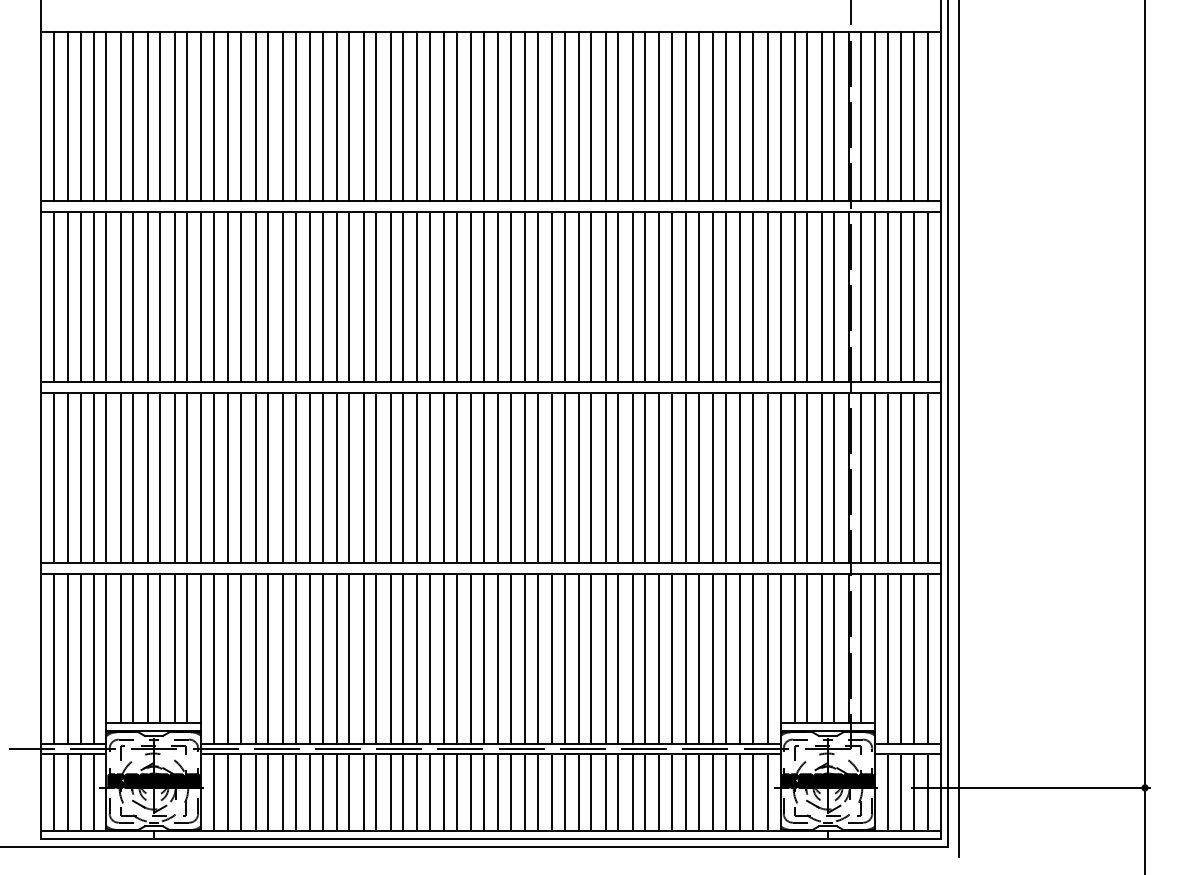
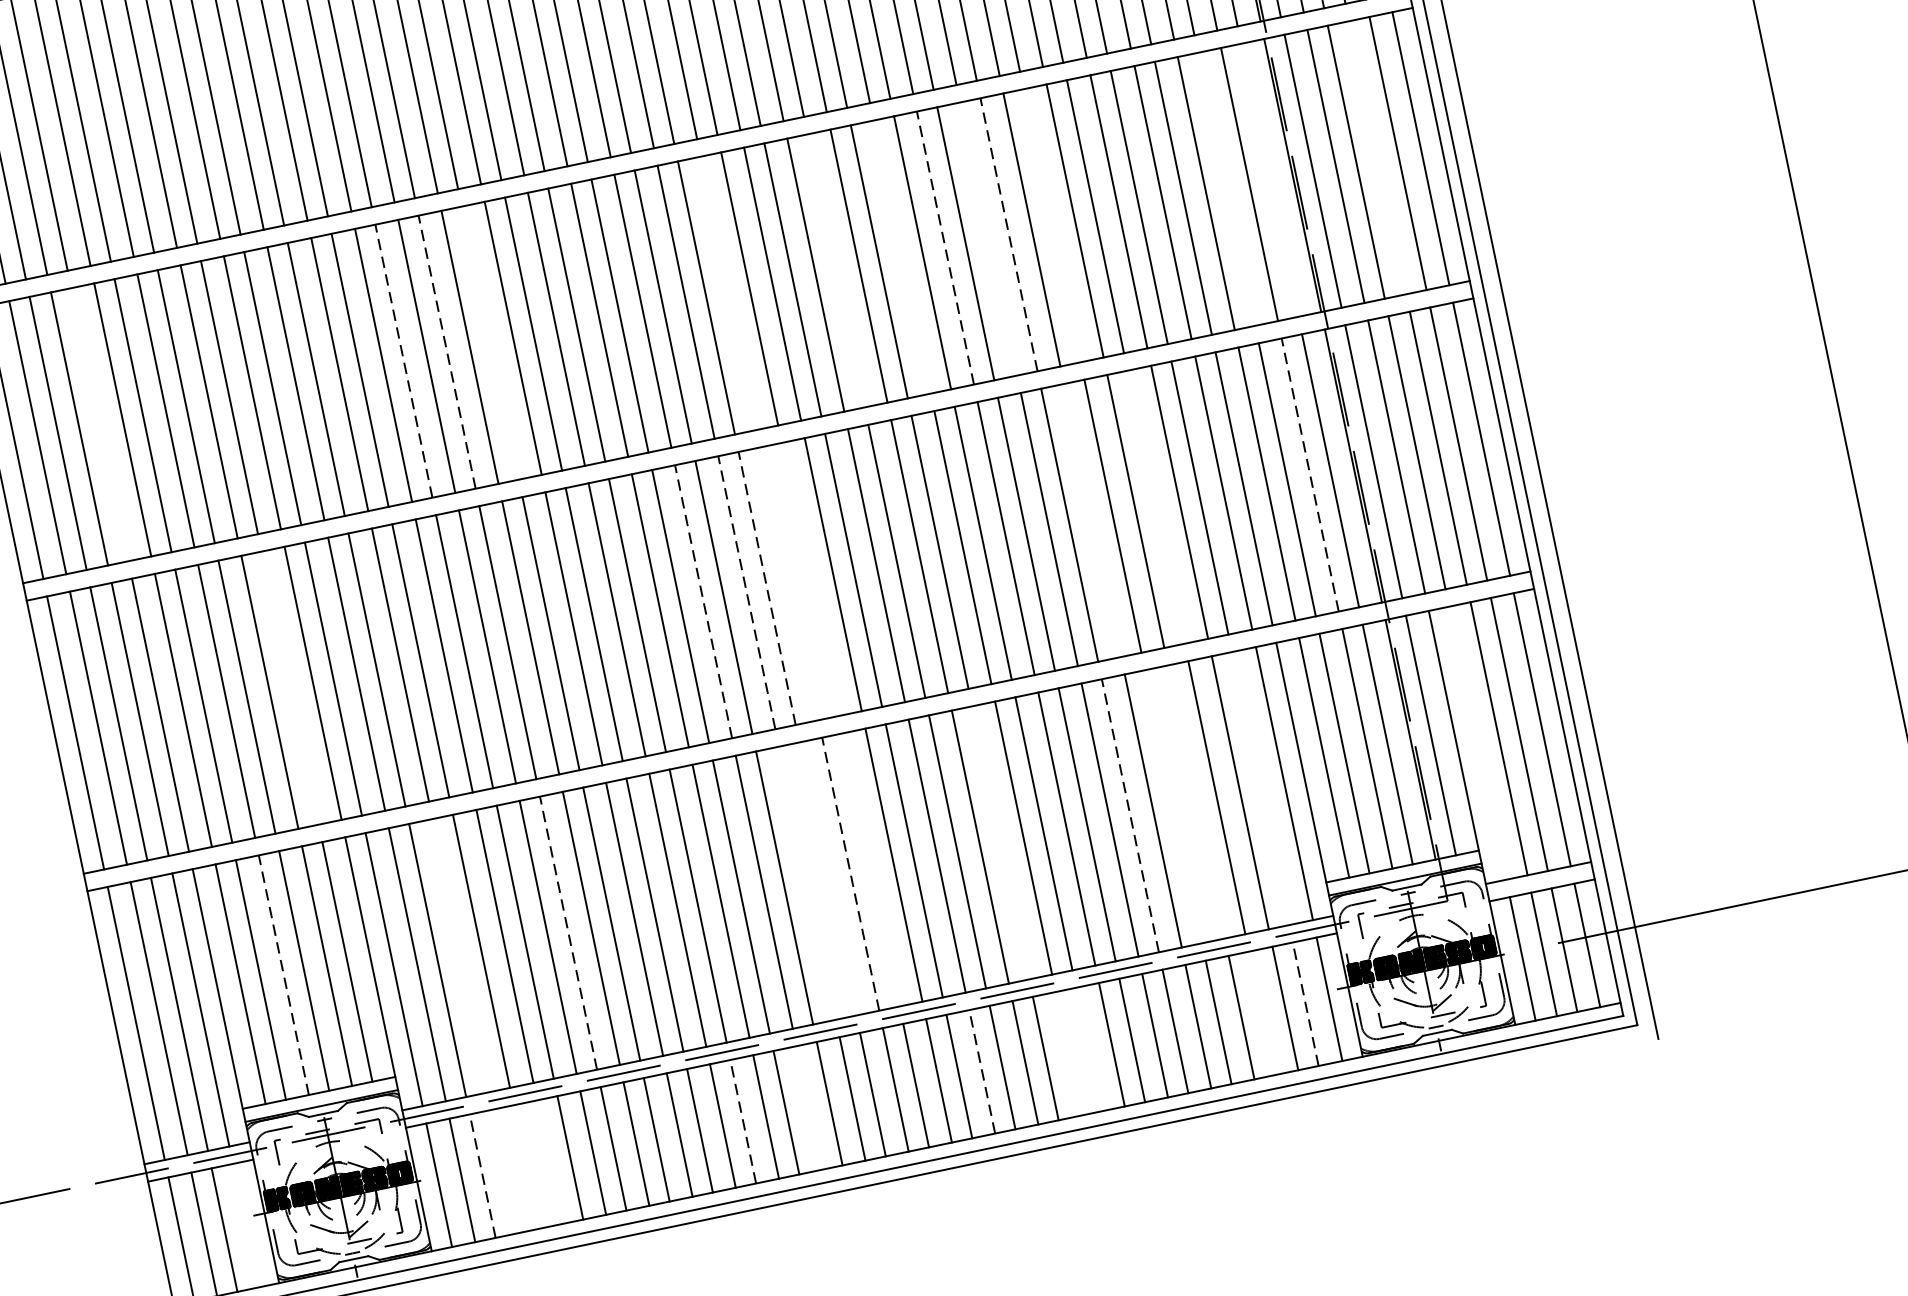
line: (106, 297) -> (99, 425), removed
line: (295, 297) -> (403, 361), solid -> dashed
line: (322, 297) -> (447, 352), solid -> dashed
line: (349, 297) -> (490, 343), removed
line: (498, 297) -> (730, 293), removed
line: (564, 297) -> (836, 271), removed
line: (605, 297) -> (902, 257), removed
line: (632, 297) -> (945, 248), solid -> dashed
line: (659, 297) -> (988, 239), removed
line: (672, 297) -> (1009, 235), solid -> dashed
line: (698, 297) -> (1051, 226), removed
line: (807, 297) -> (1226, 189), removed
line: (834, 297) -> (1270, 180), removed
line: (901, 297) -> (1377, 158), removed
line: (187, 477) -> (290, 687), removed
line: (444, 477) -> (703, 600), solid -> dashed
line: (471, 477) -> (747, 591), solid -> dashed
line: (483, 477) -> (766, 587), solid -> dashed
line: (498, 477) -> (790, 582), removed
line: (510, 477) -> (809, 578), removed
line: (686, 477) -> (1092, 519), removed
line: (725, 477) -> (1155, 506), removed
line: (821, 477) -> (1309, 474), solid -> dashed
line: (147, 648) -> (283, 975), solid -> dashed
line: (255, 658) -> (460, 955), removed
line: (322, 658) -> (568, 932), solid -> dashed
line: (471, 658) -> (807, 882), removed
line: (483, 658) -> (827, 878), removed
line: (498, 658) -> (851, 873), solid -> dashed
line: (510, 658) -> (870, 869), removed
line: (591, 658) -> (1000, 842), removed
line: (672, 658) -> (1131, 815), solid -> dashed
line: (698, 658) -> (1172, 806), removed
line: (713, 658) -> (1196, 801), removed
line: (753, 658) -> (1261, 788), removed
line: (888, 658) -> (1478, 742), removed
line: (93, 792) -> (245, 1225), removed
line: (241, 792) -> (483, 1175), solid -> dashed
line: (255, 792) -> (505, 1170), removed
line: (268, 792) -> (526, 1166), removed
line: (282, 792) -> (549, 1161), removed
line: (403, 792) -> (743, 1121), solid -> dashed
line: (444, 792) -> (809, 1107), removed
line: (551, 792) -> (981, 1071), solid -> dashed
line: (605, 792) -> (1068, 1053), removed
line: (618, 792) -> (1089, 1048), removed
line: (725, 792) -> (1261, 1012), removed
line: (753, 792) -> (1306, 1003), solid -> dashed

